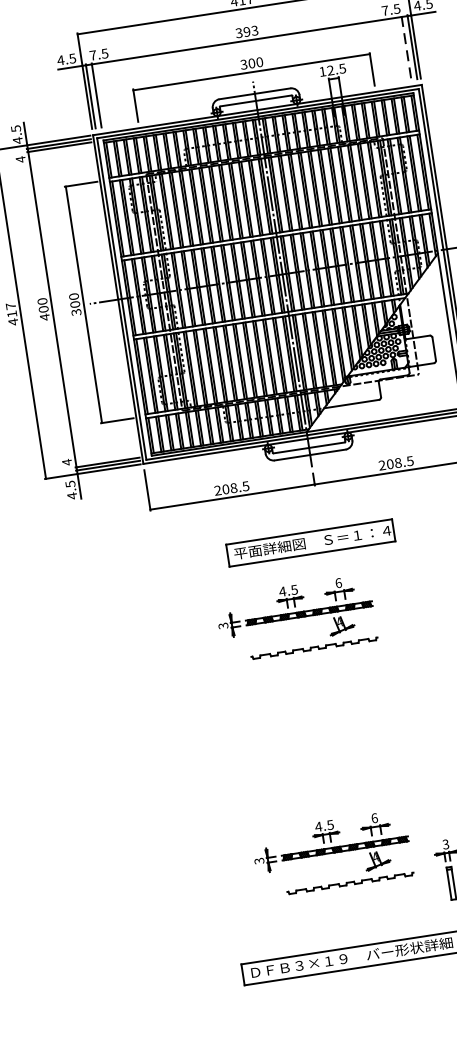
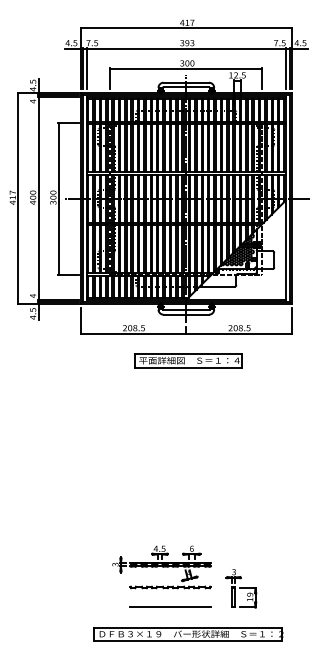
line: (405, 48) -> (285, 68), dashed -> solid
part: (311, 542) -> (188, 360), moved
part: (295, 619) -> (161, 416), removed
line: (355, 913) -> (170, 606), added

